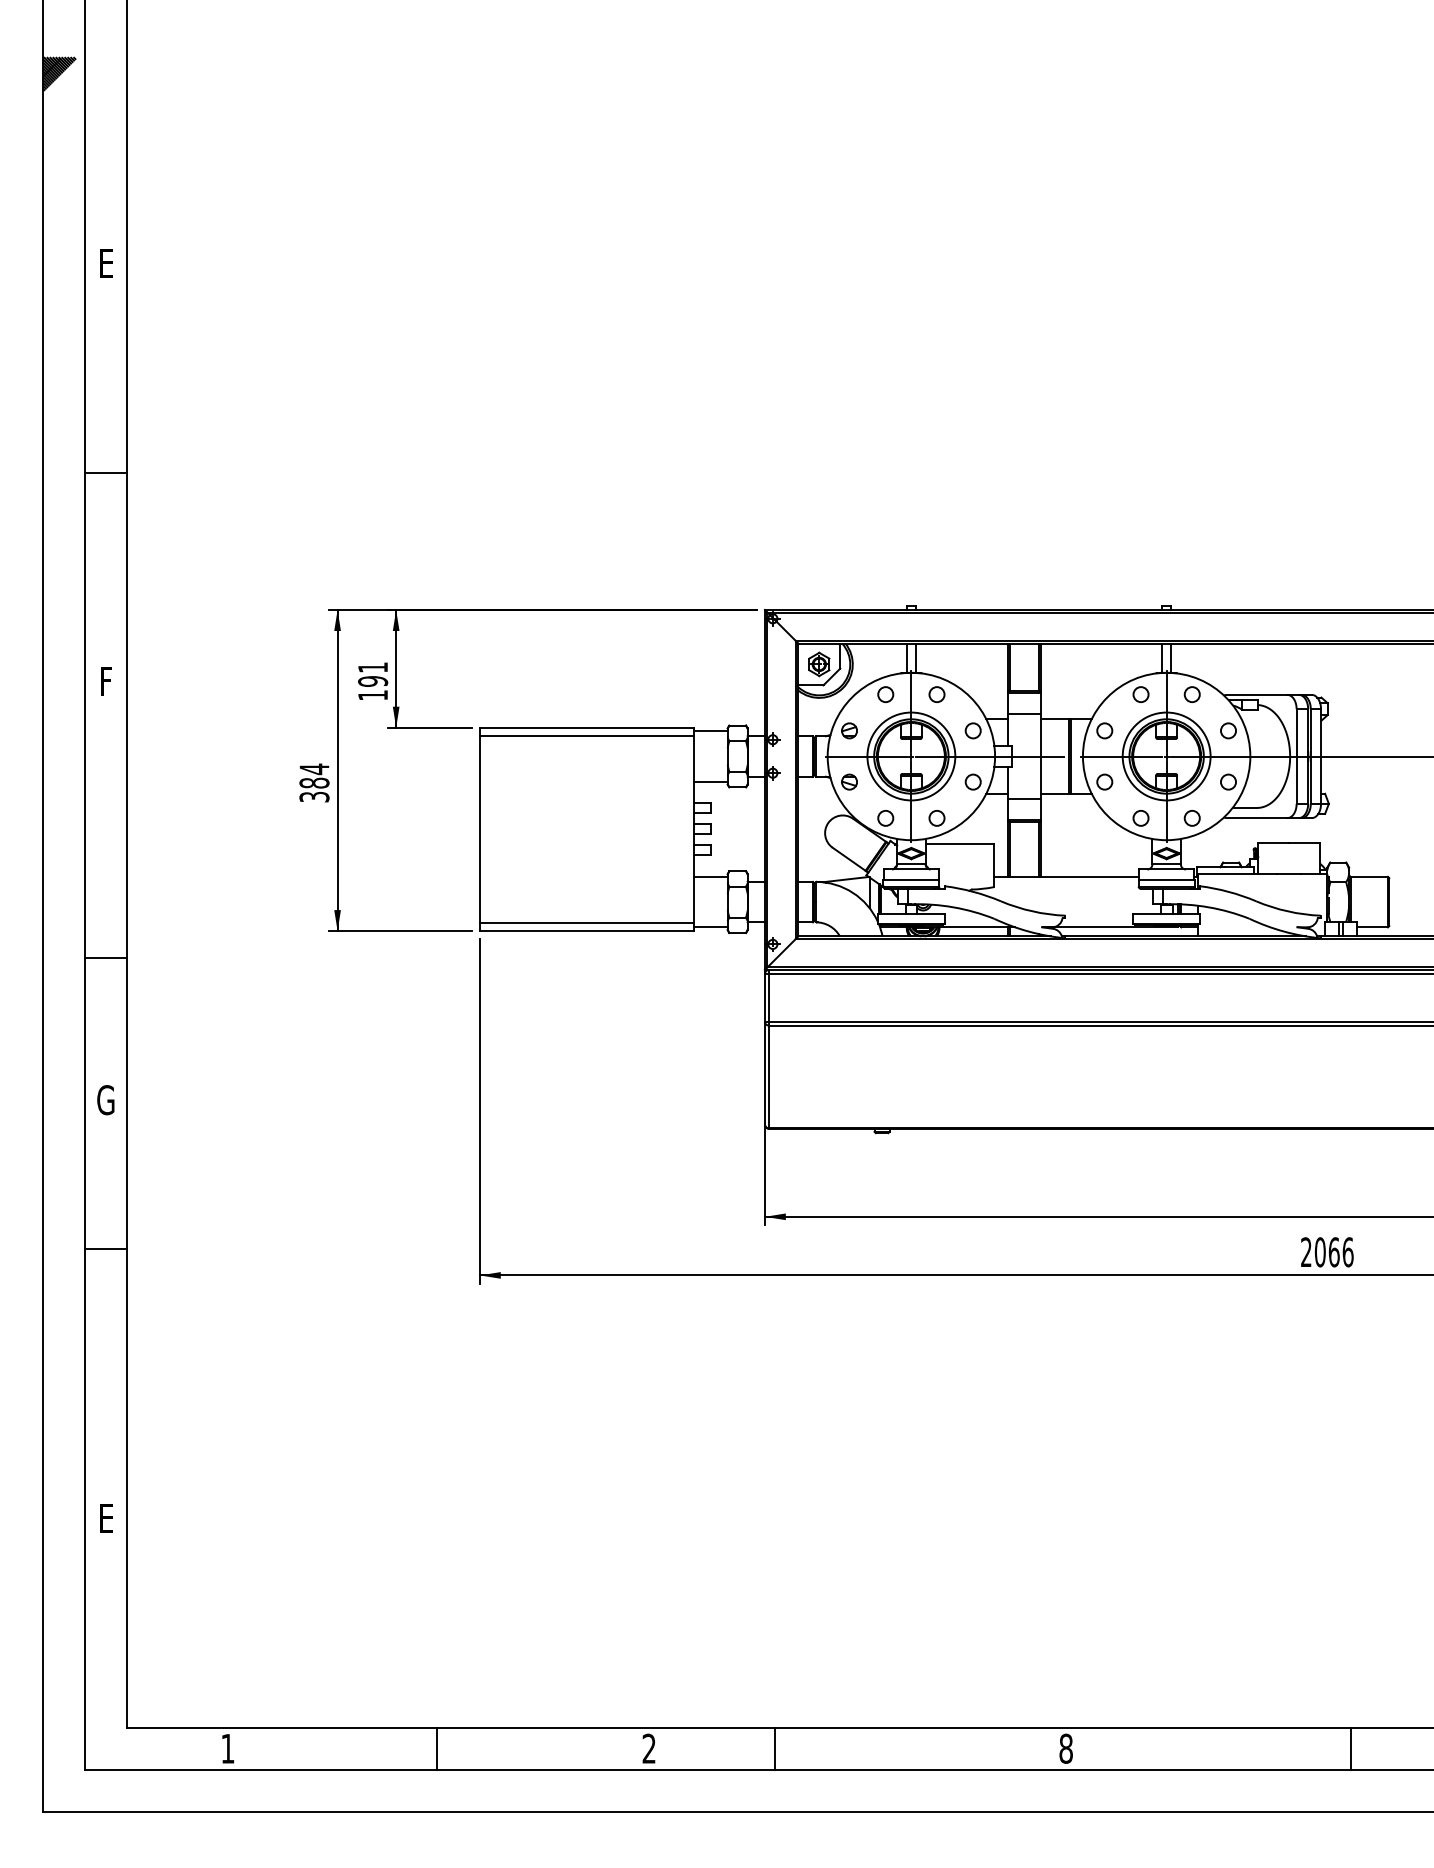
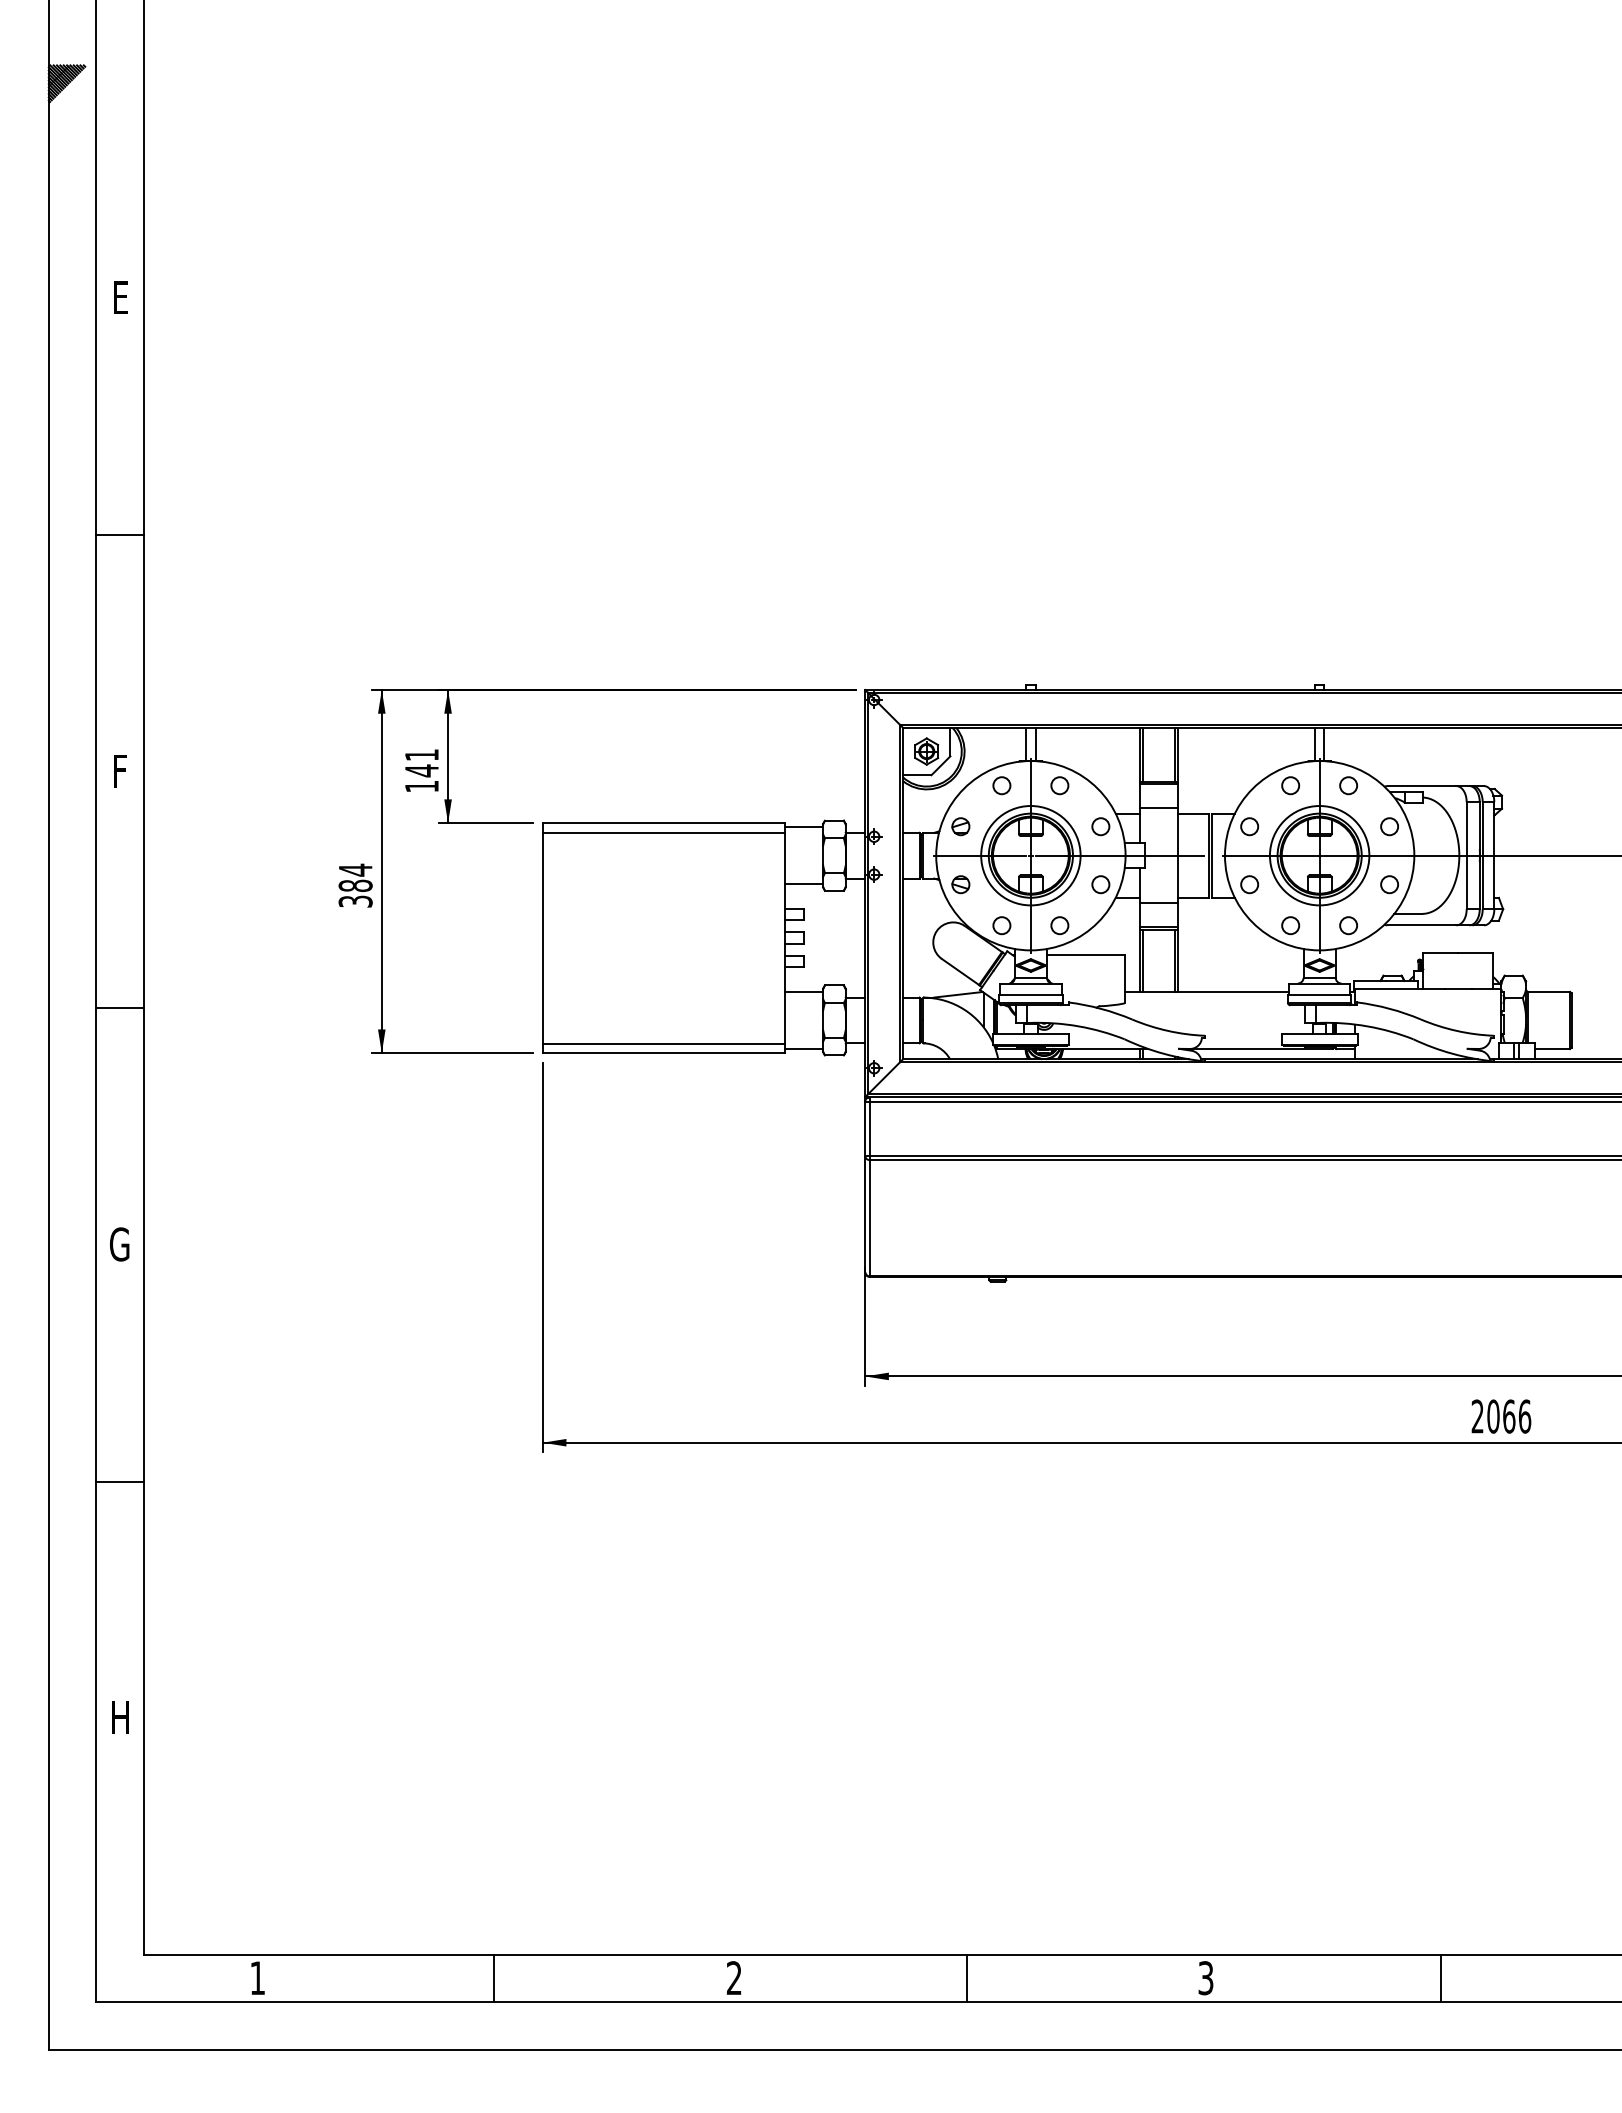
text: (372, 681) -> (421, 770), 191 -> 141
line: (105, 957) -> (119, 1008), moved
line: (105, 1248) -> (119, 1481), moved
text: (106, 1518) -> (120, 1717), E -> H
line: (774, 1749) -> (967, 1978), moved
text: (1065, 1749) -> (1205, 1978), 8 -> 3
line: (1351, 1749) -> (1440, 1978), moved

